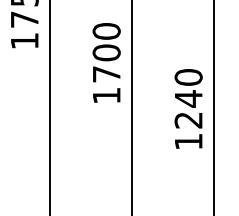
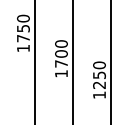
text: (188, 99) -> (99, 75), 1240 -> 1250

